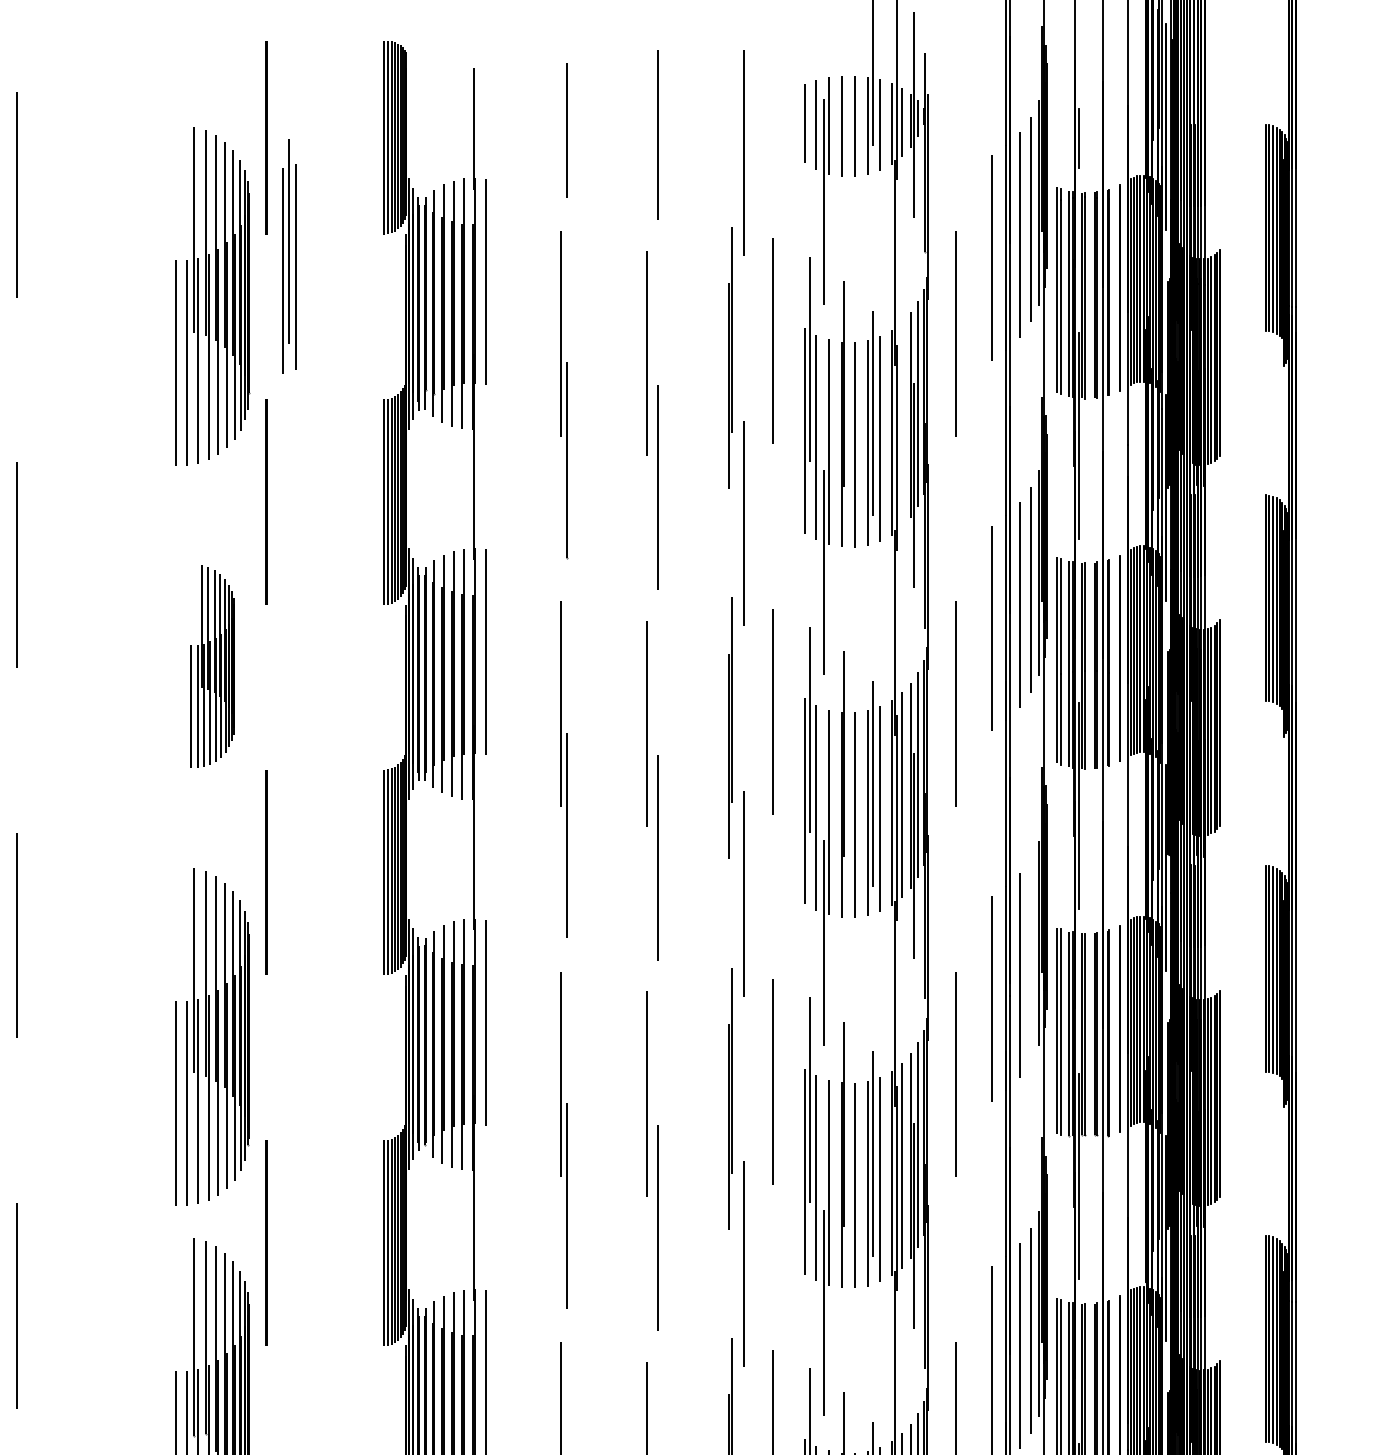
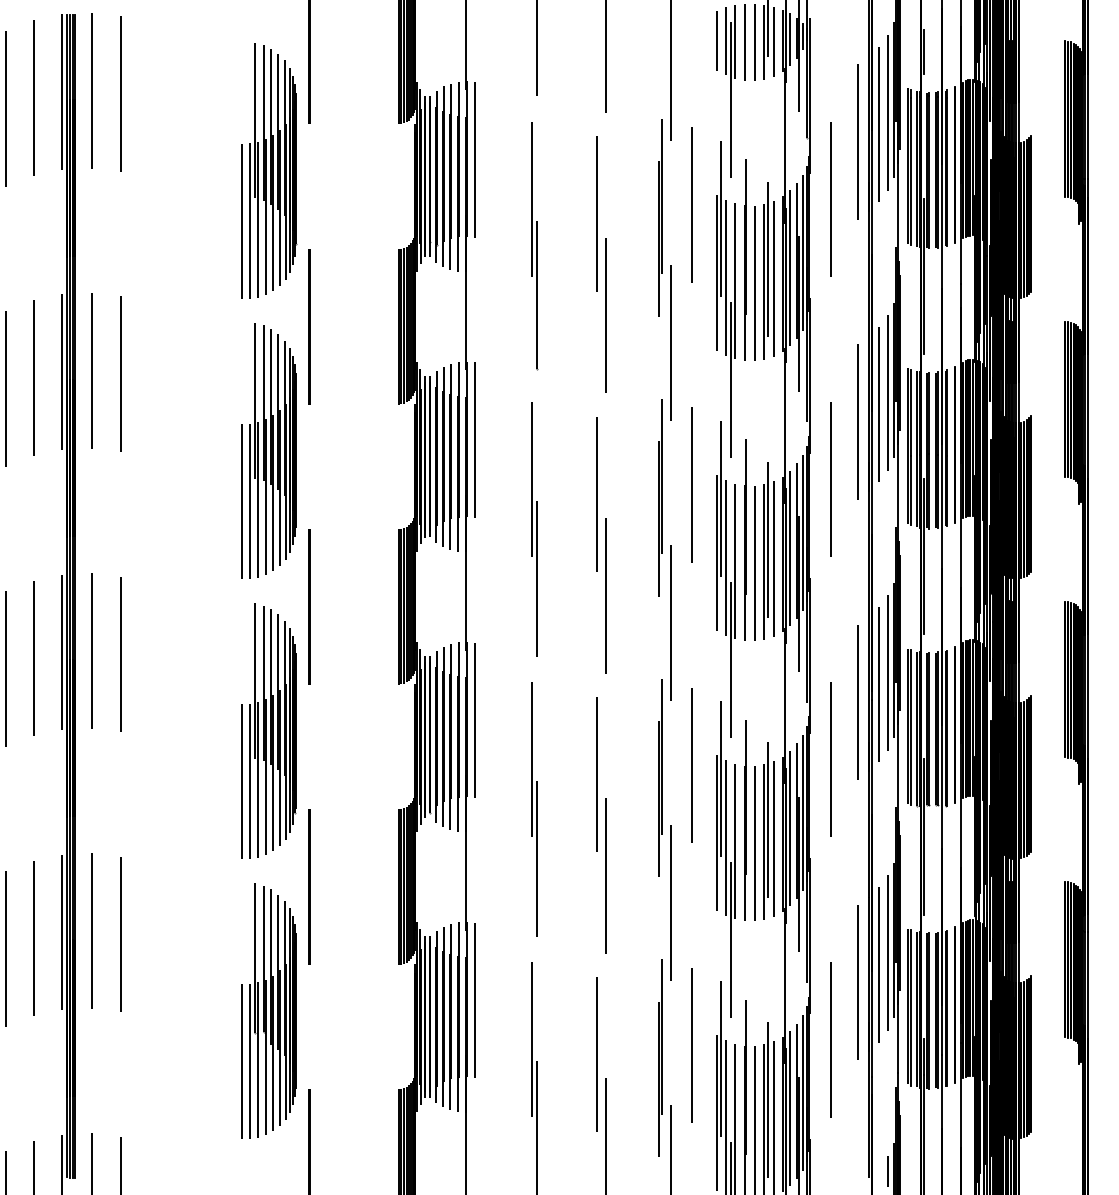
part: (288, 255) -> (326, 140), removed
line: (902, 425) -> (790, 268), added
part: (212, 665) -> (268, 450), size x1.67
line: (1030, 959) -> (887, 672), added

